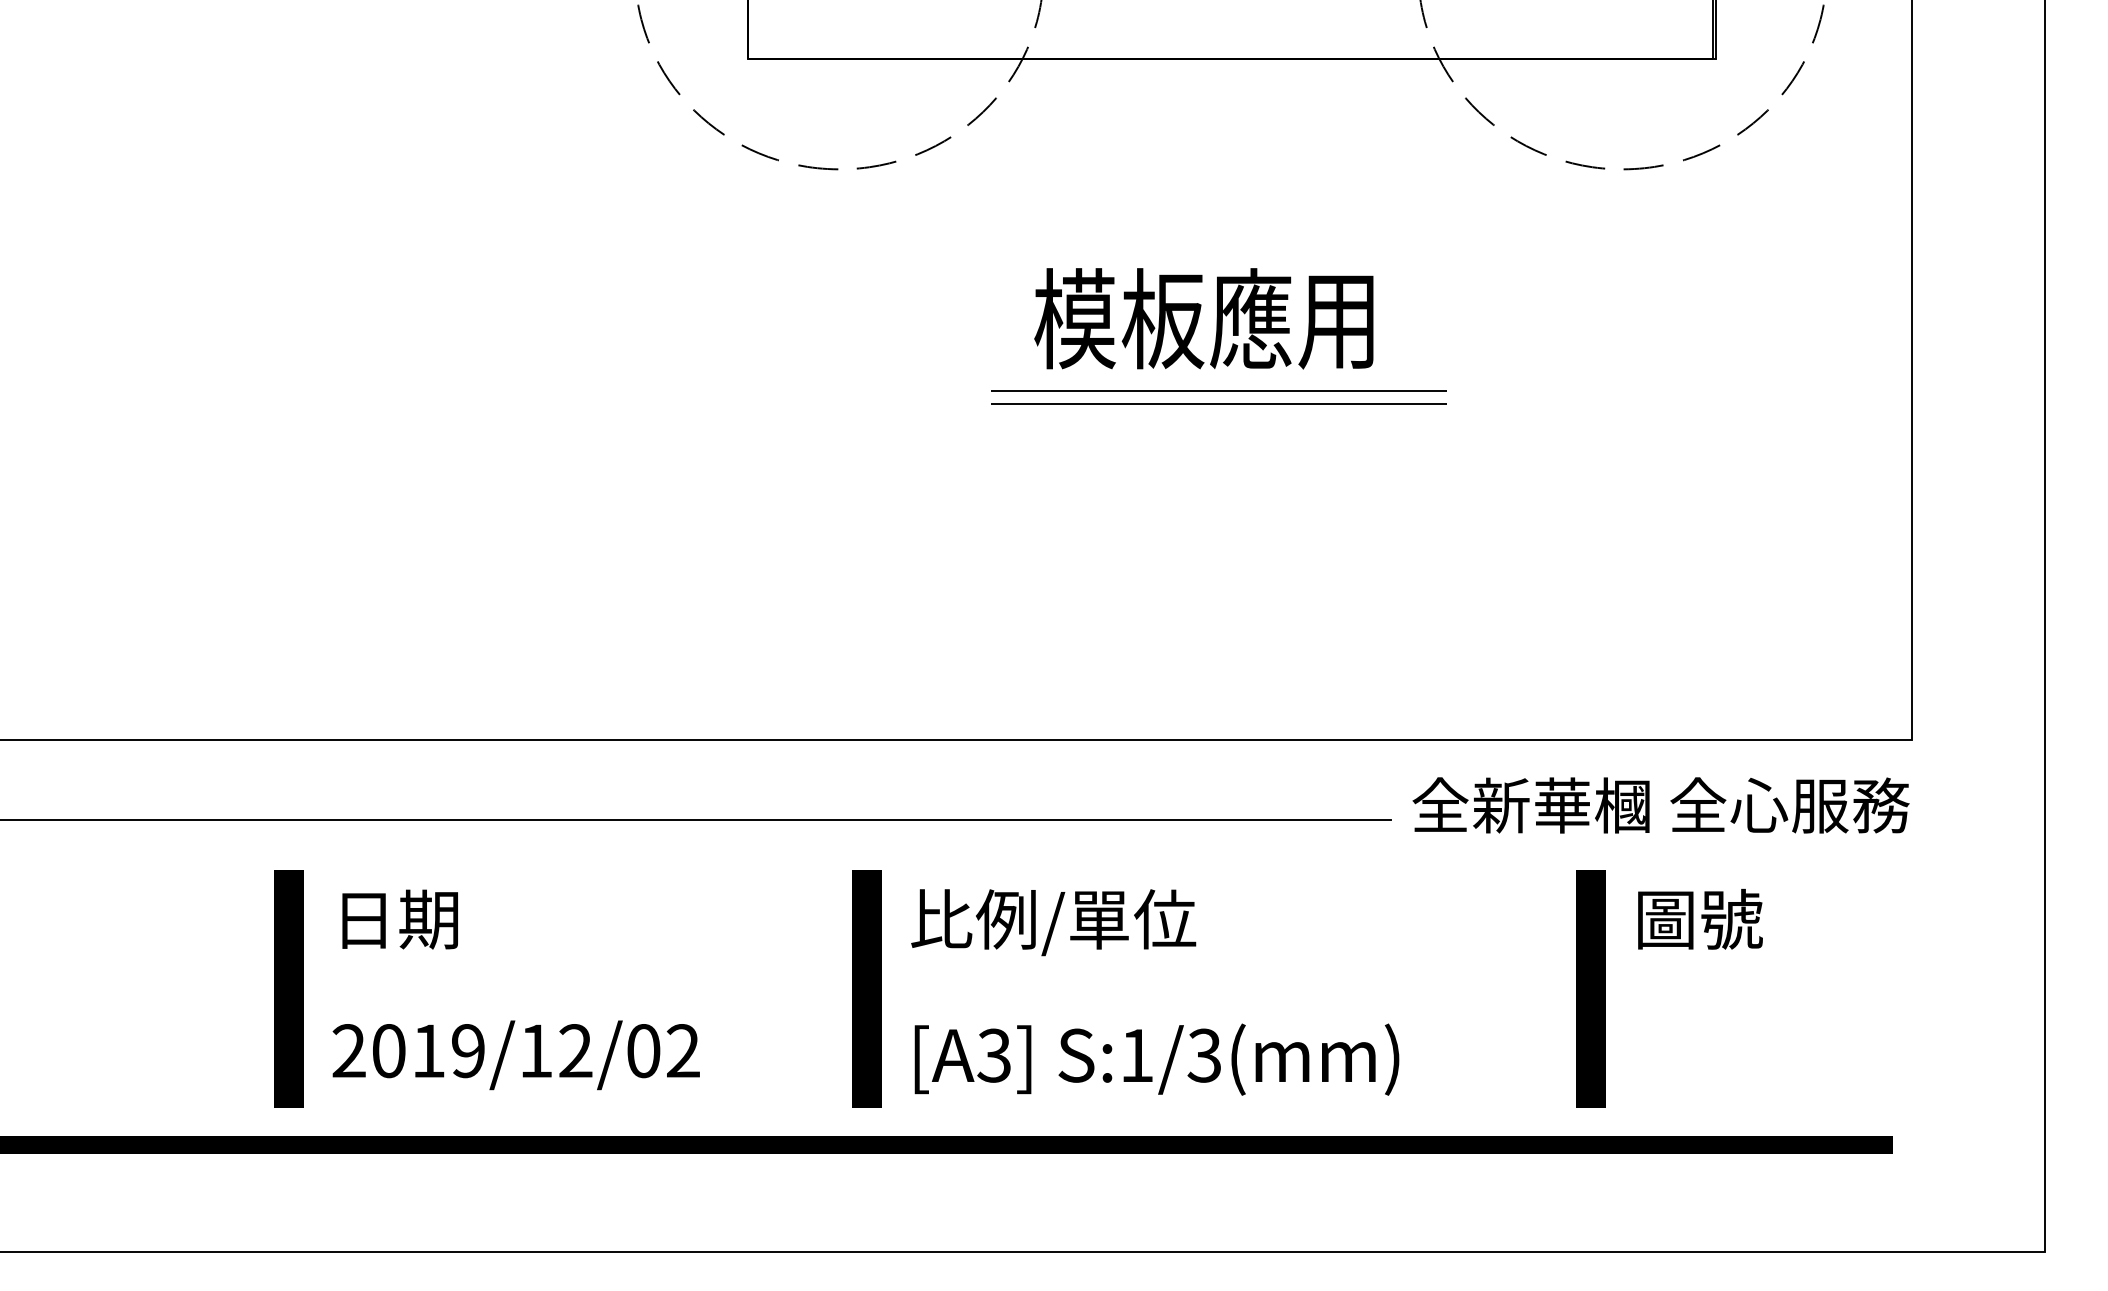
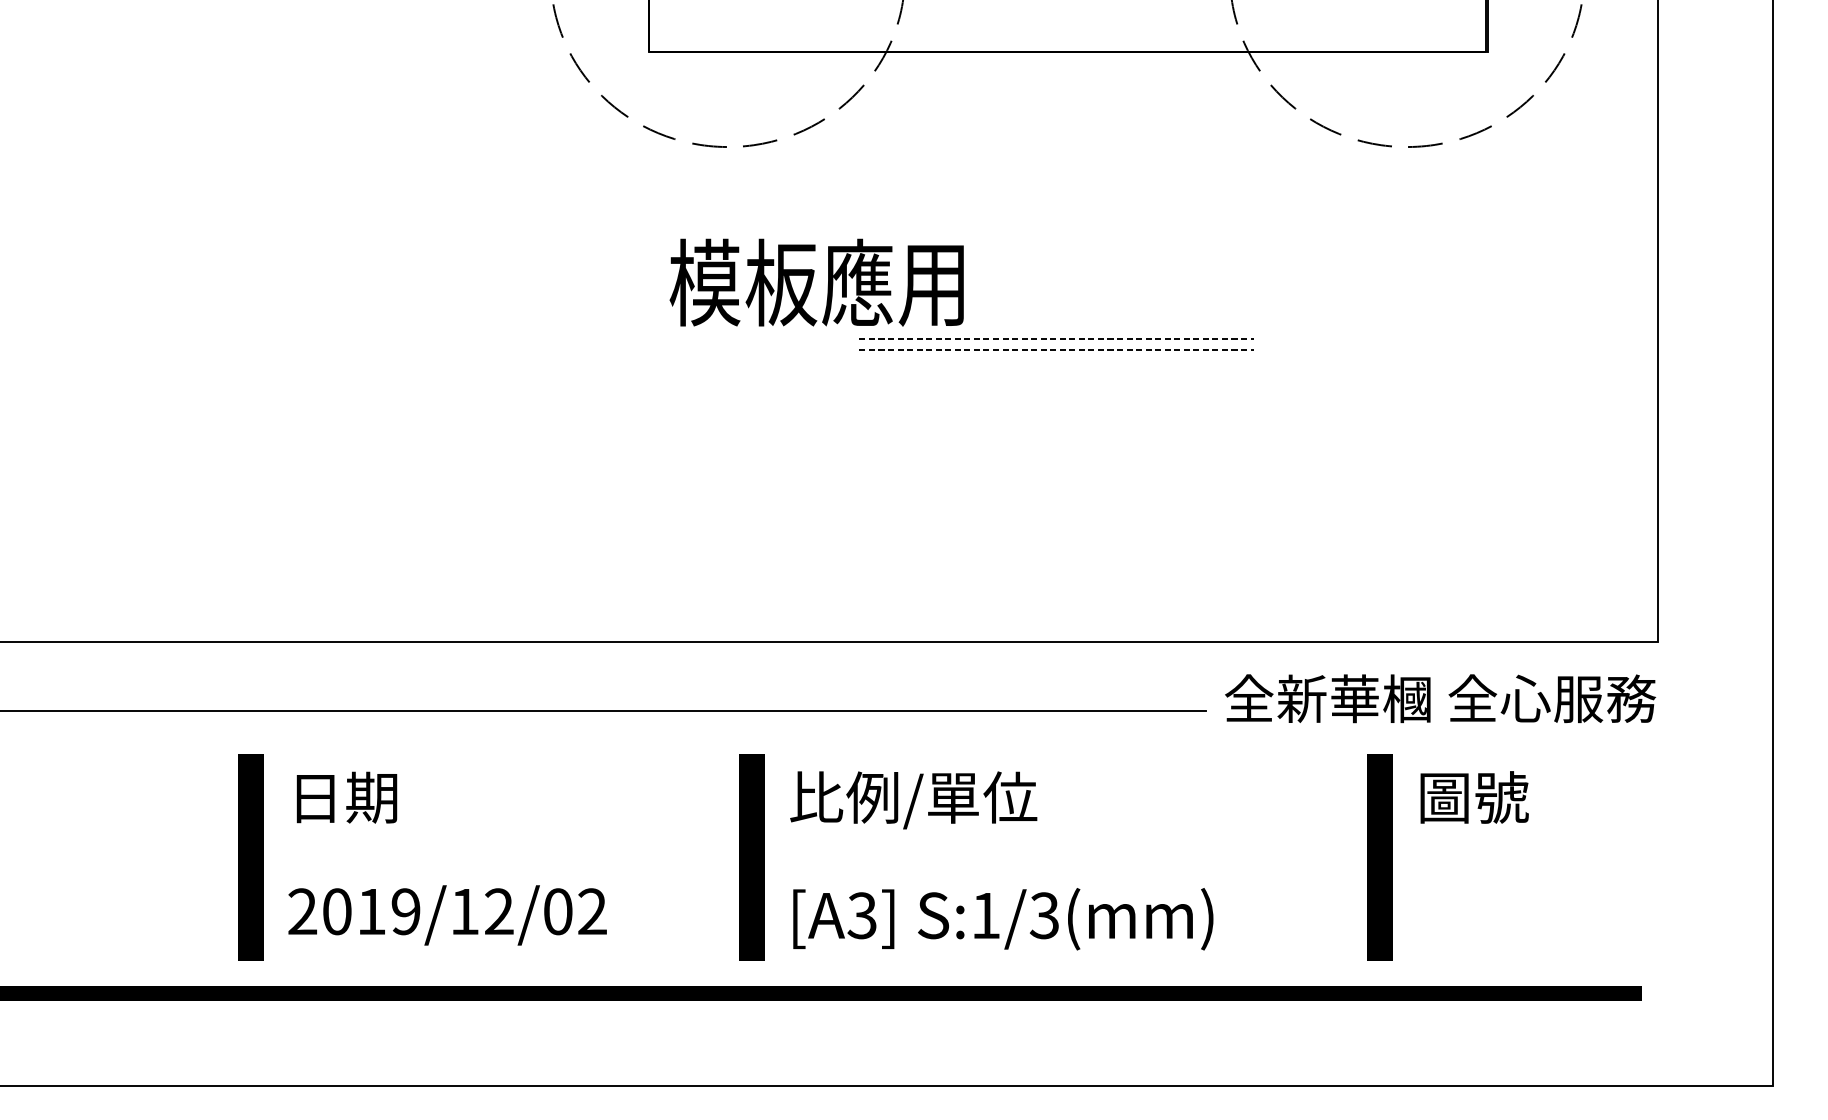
text: (1203, 318) -> (816, 282), moved
line: (1218, 390) -> (1056, 338), solid -> dashed
line: (1218, 403) -> (1056, 350), solid -> dashed

